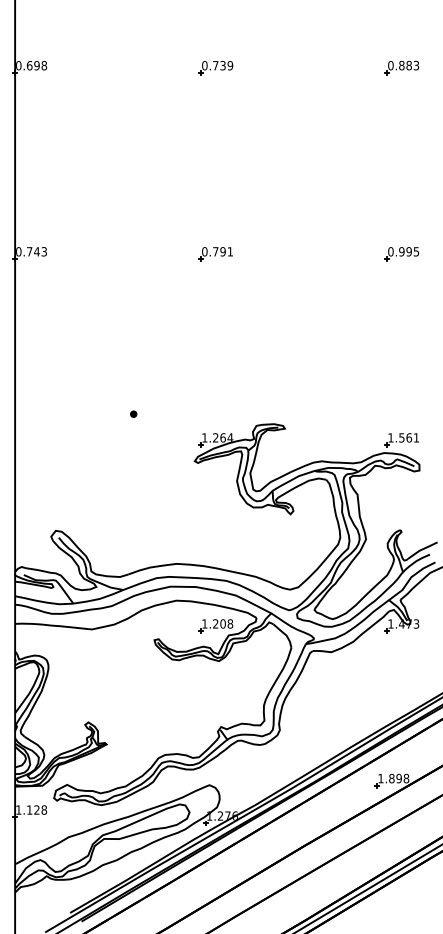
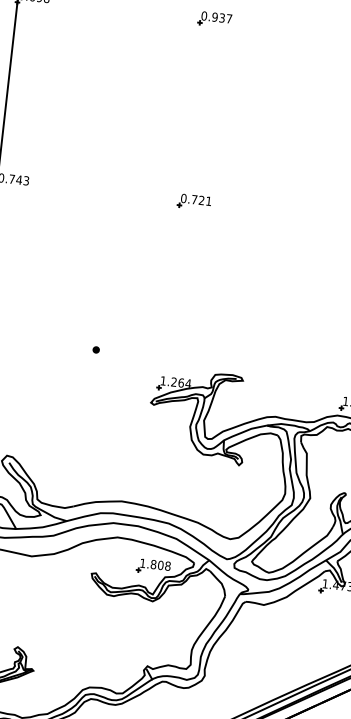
text: (223, 65) -> (222, 17), 0.739 -> 0.937
text: (222, 251) -> (201, 200), 0.791 -> 0.721
text: (215, 623) -> (153, 564), 1.208 -> 1.808

